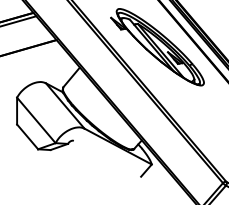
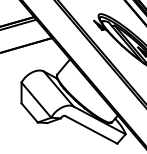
line: (107, 158) -> (91, 129), added

